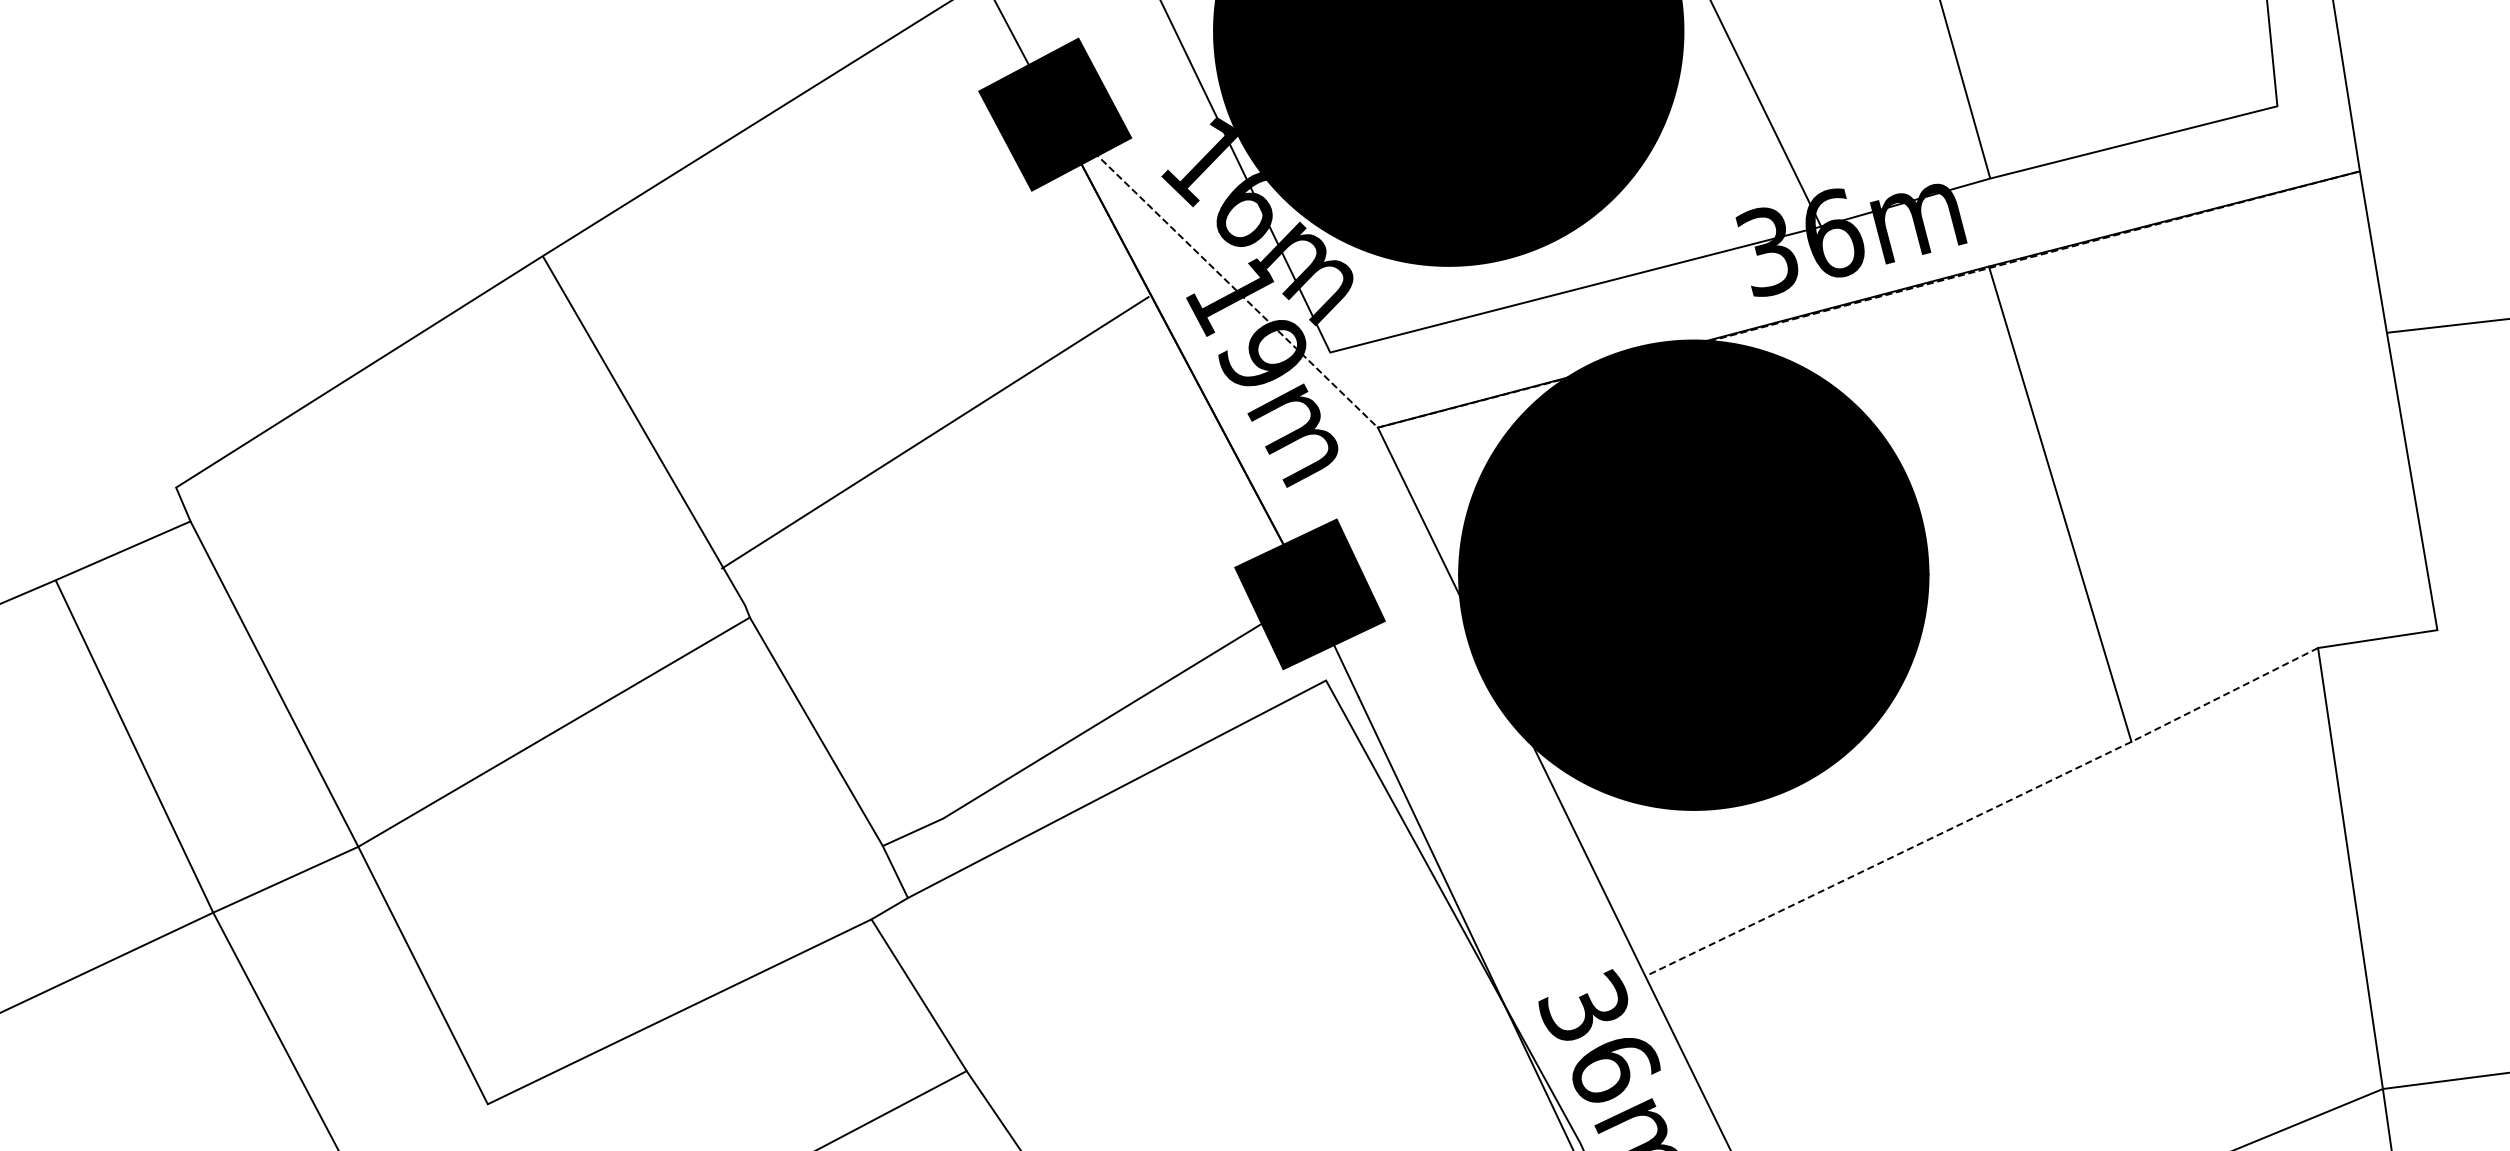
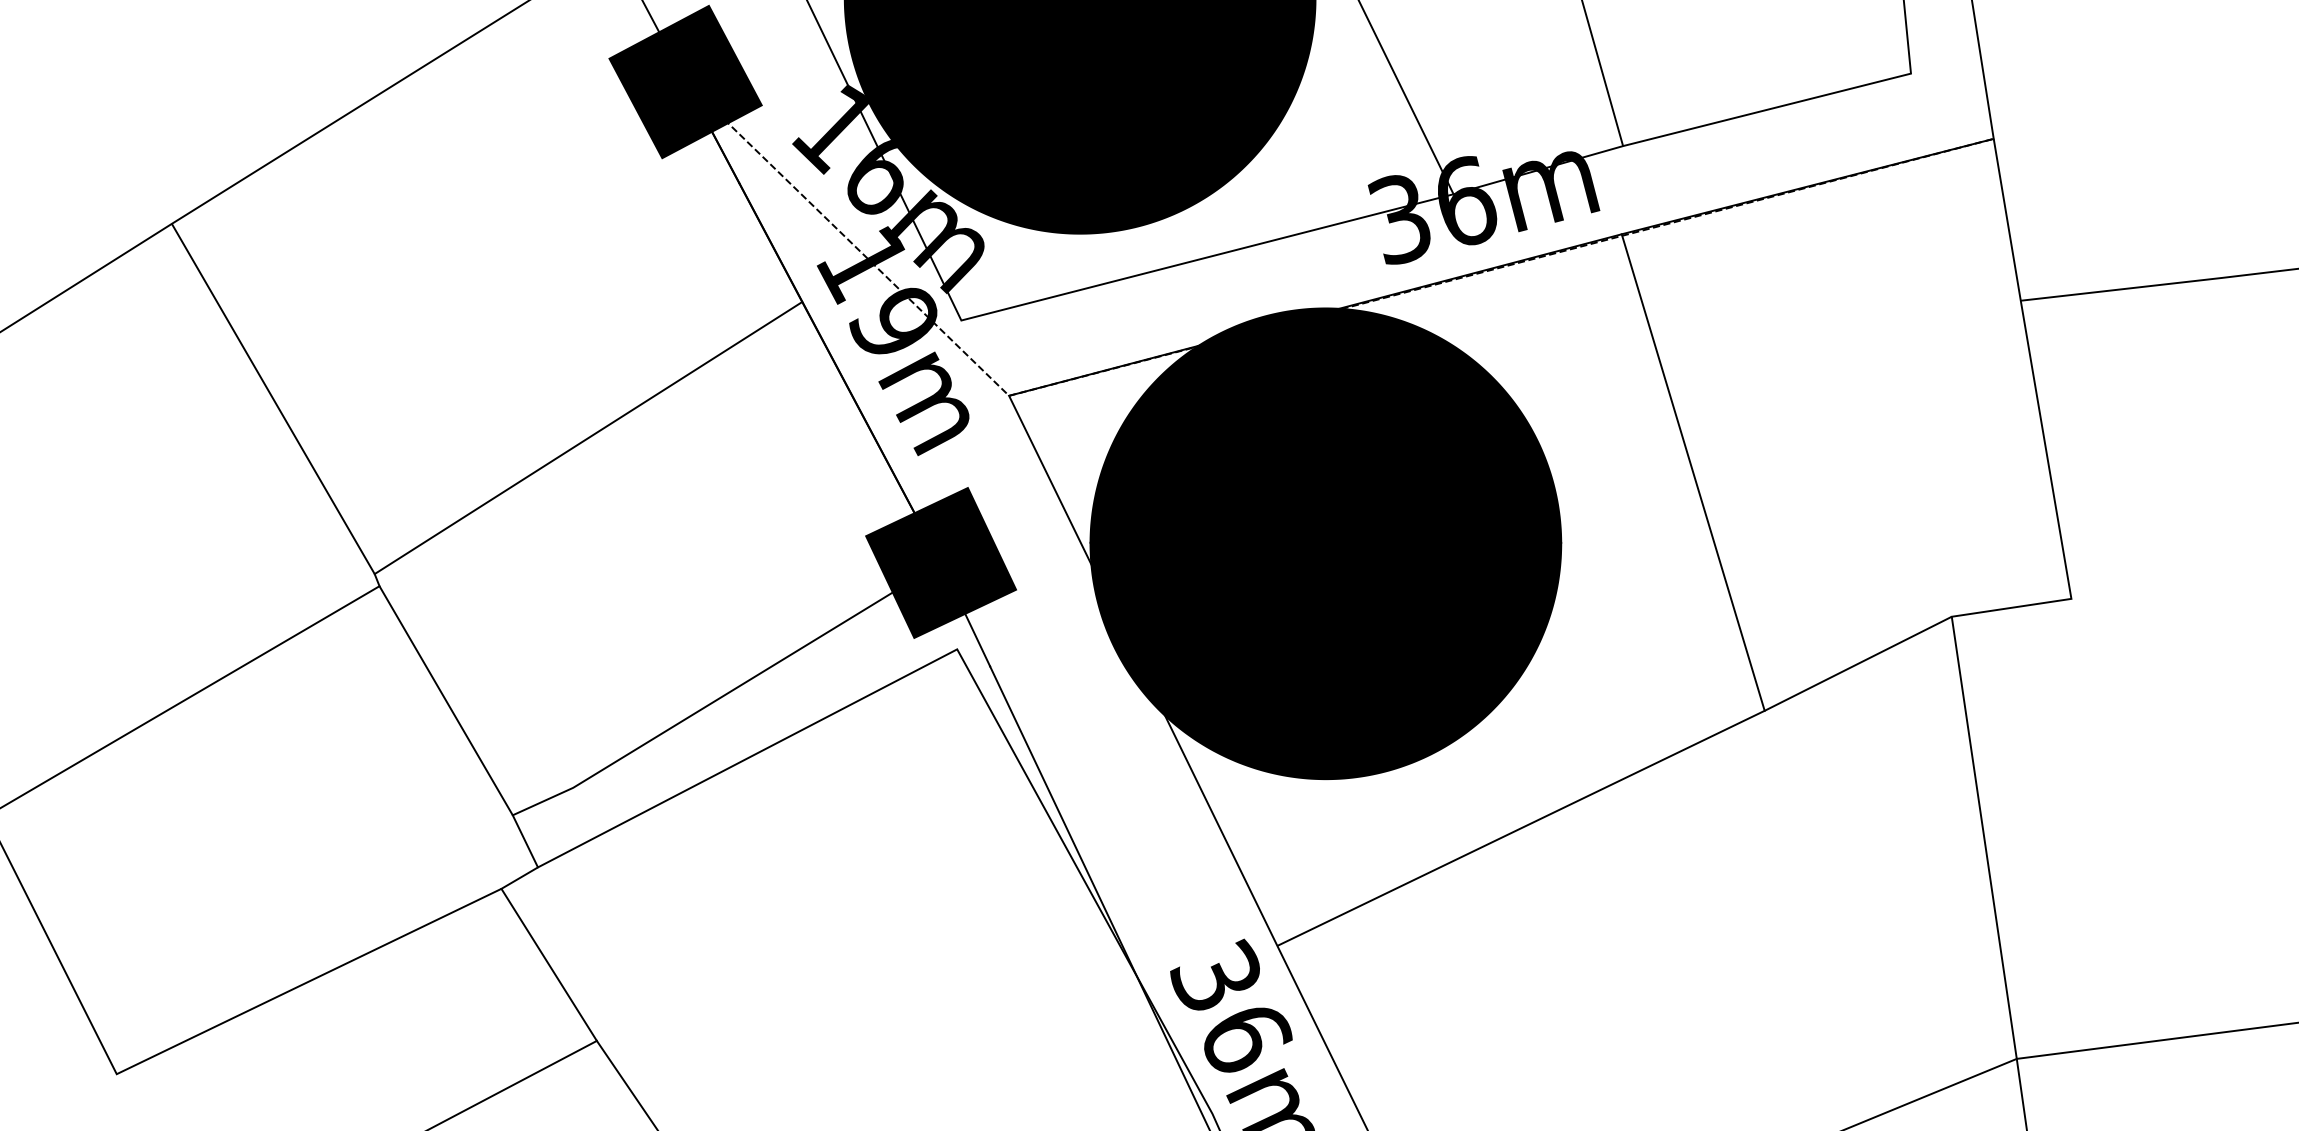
line: (935, 432) -> (588, 437), moved
line: (1982, 813) -> (1615, 782), dashed -> solid

